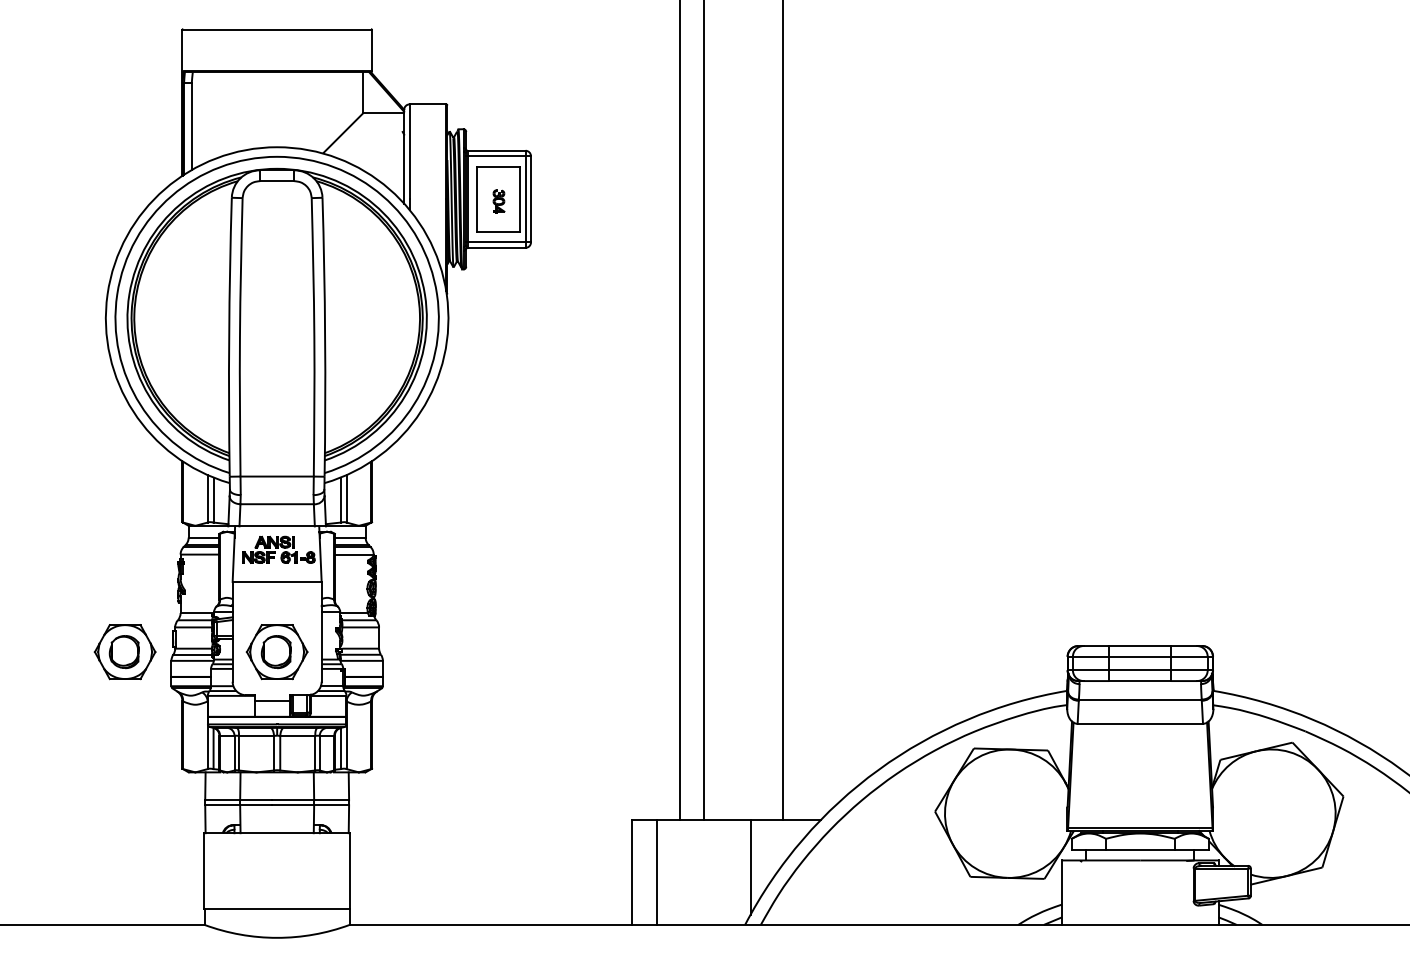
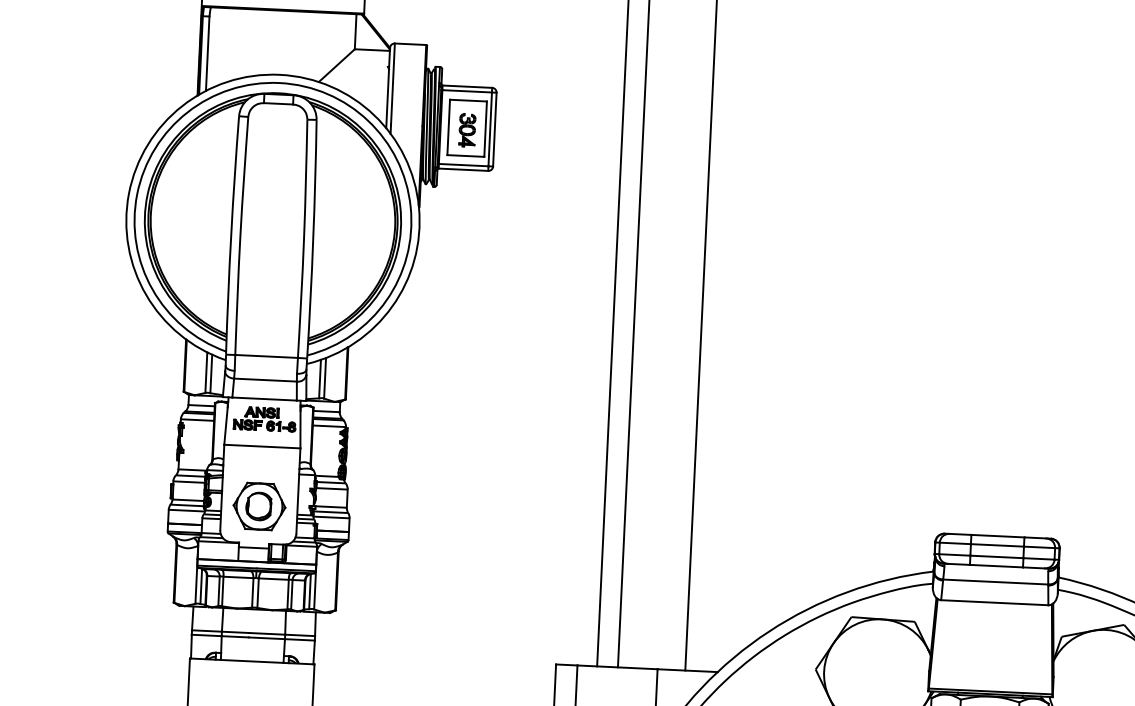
part: (498, 201) -> (466, 130), size x1.67
part: (124, 652) -> (128, 500), removed

